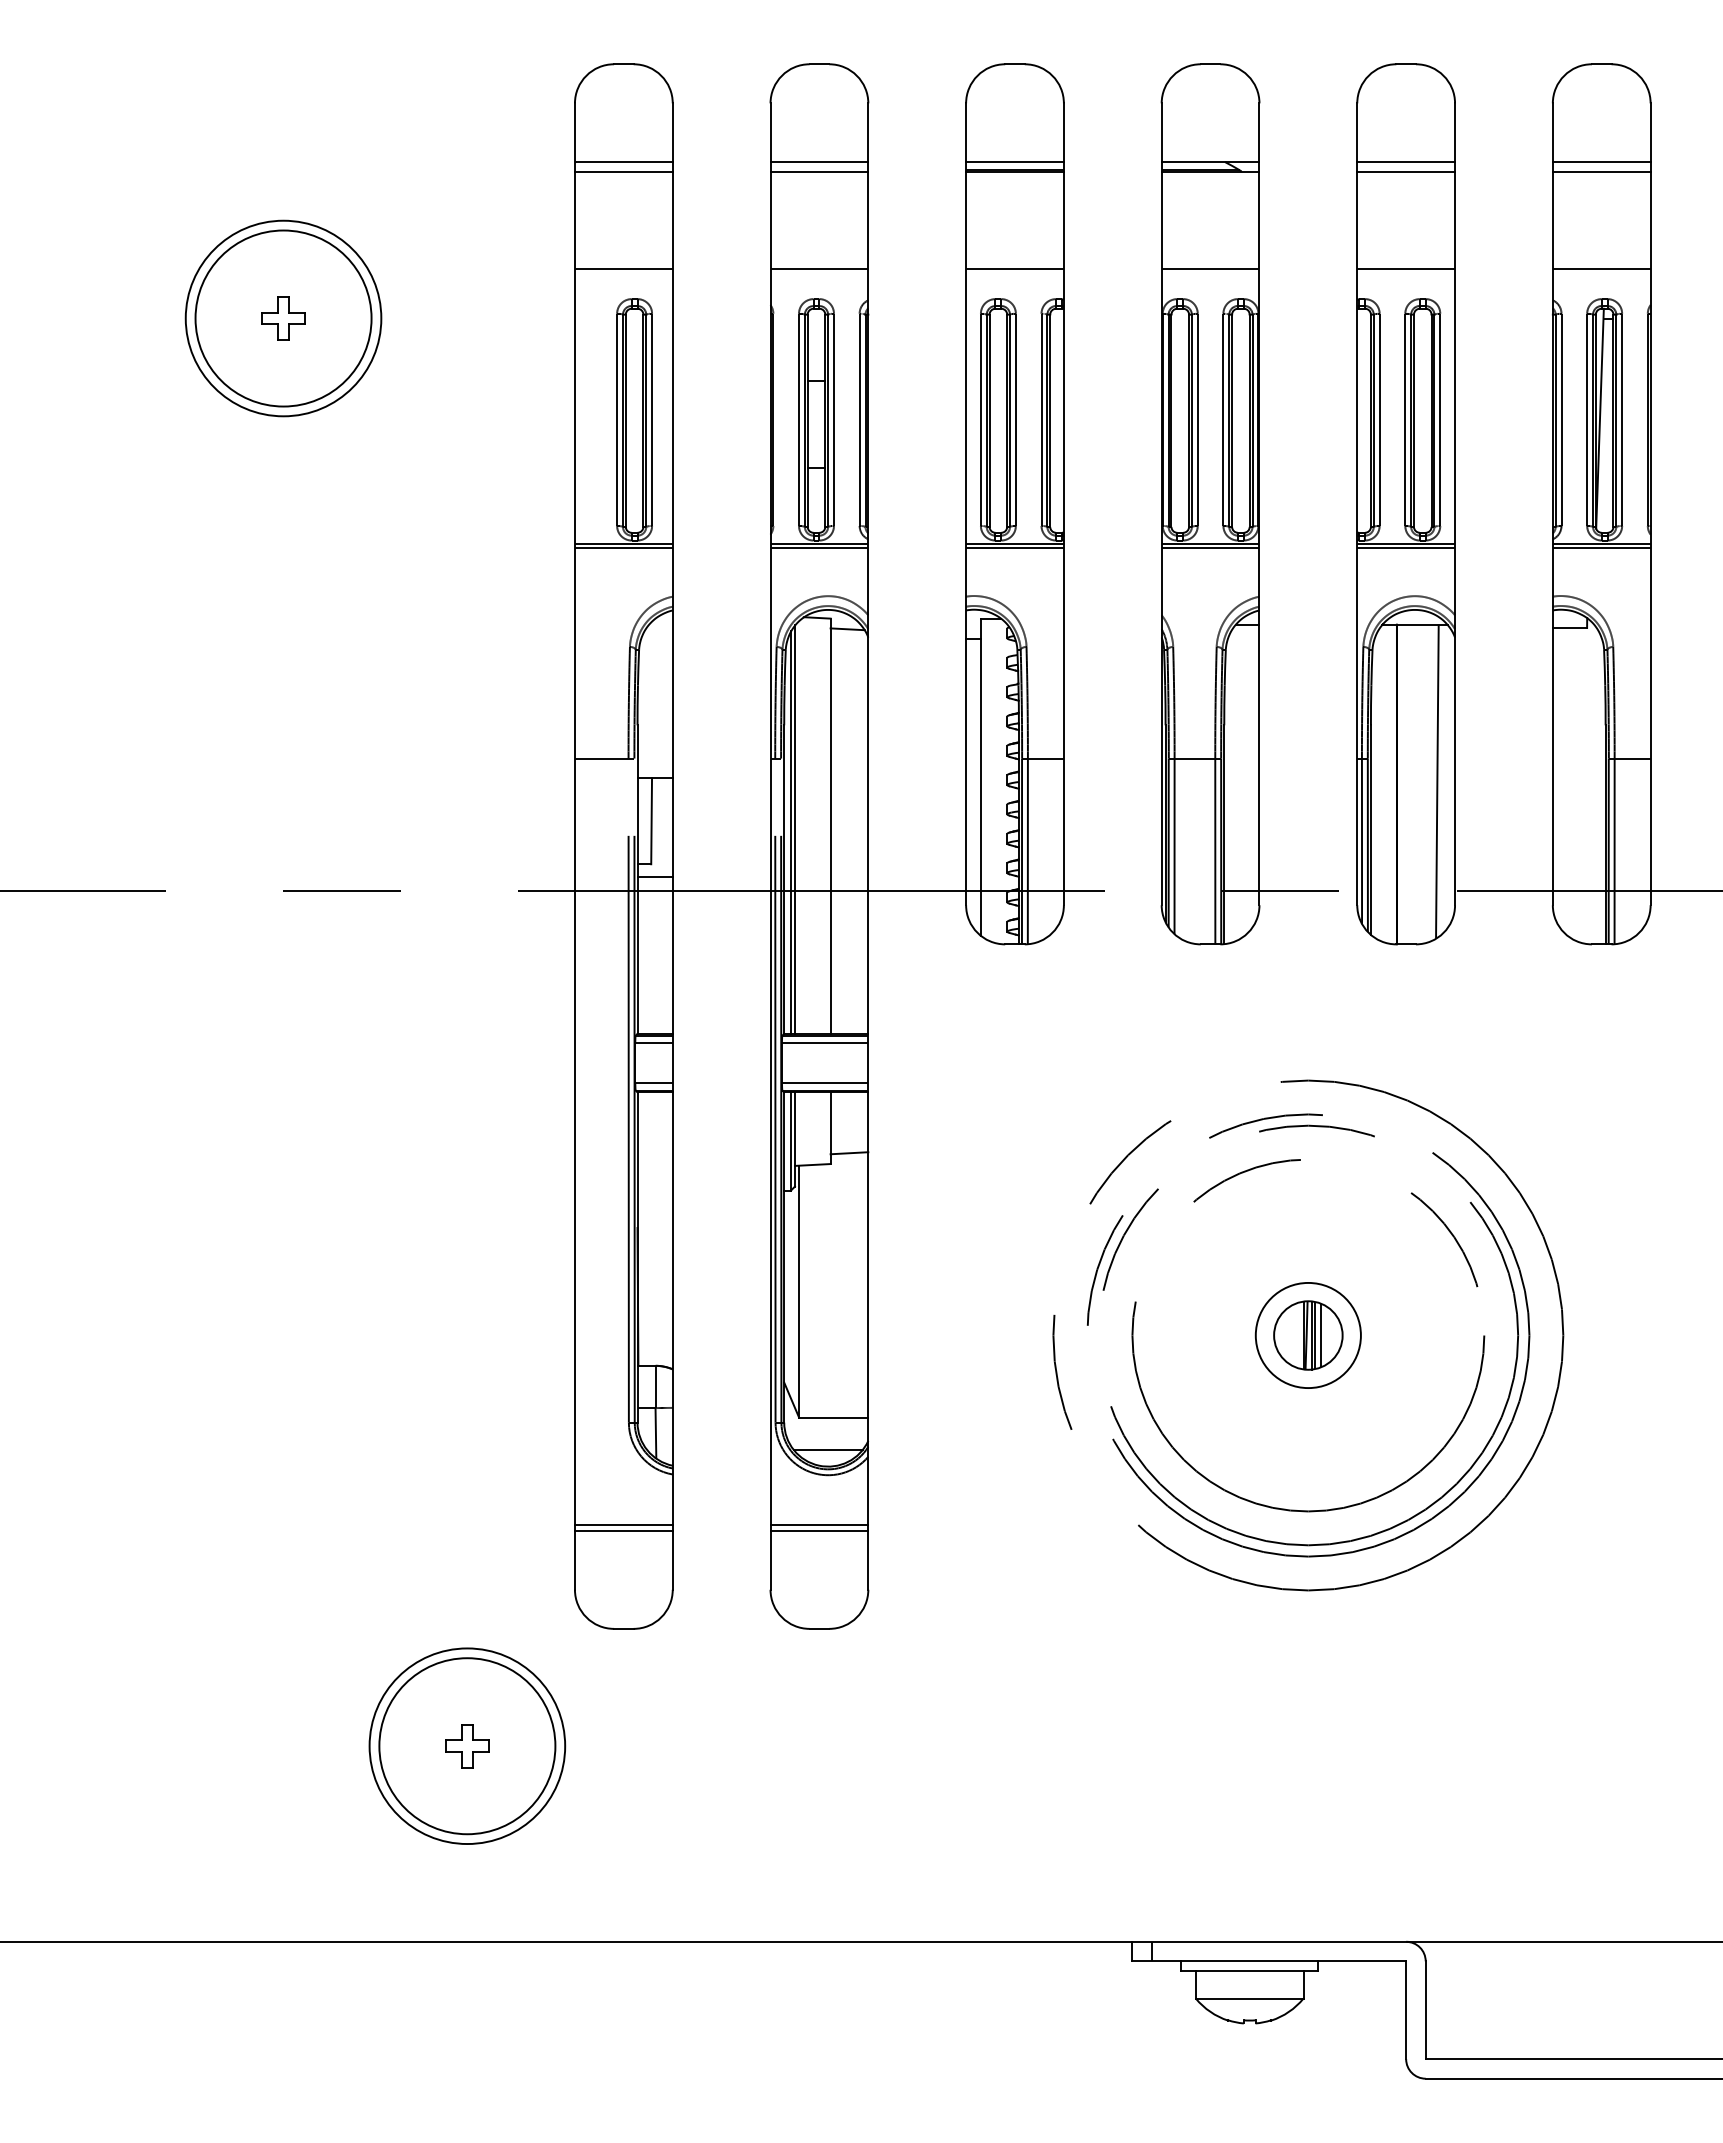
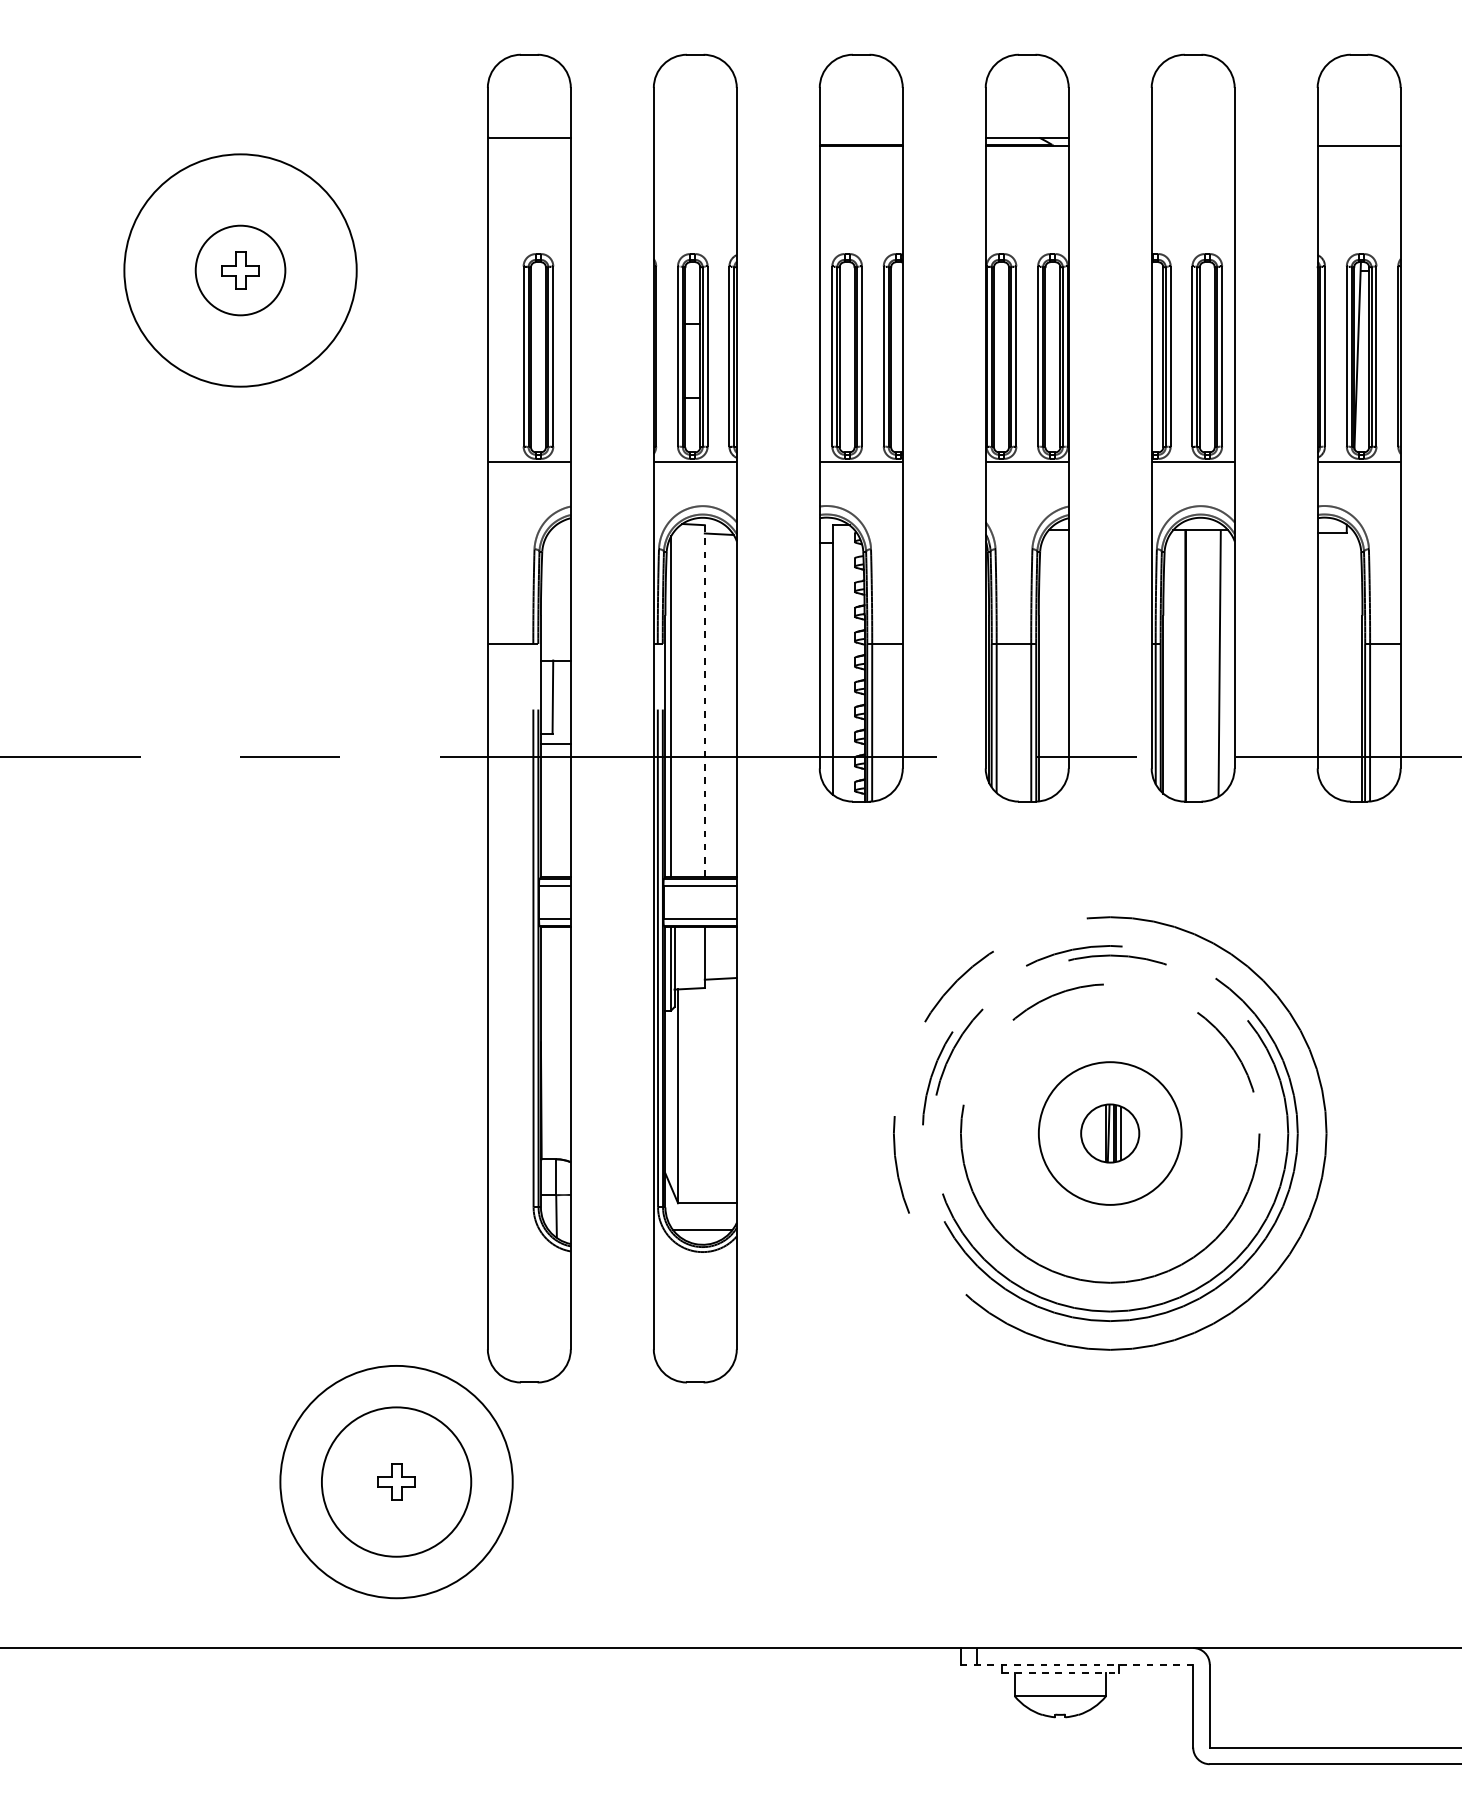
line: (819, 162) -> (695, 138), removed
line: (1014, 162) -> (860, 138), removed
line: (1406, 162) -> (1193, 138), removed
line: (1601, 162) -> (1358, 138), removed
line: (623, 171) -> (529, 145), removed
line: (819, 171) -> (695, 145), removed
line: (1406, 171) -> (1193, 145), removed
line: (623, 268) -> (529, 228), removed
line: (819, 268) -> (695, 228), removed
line: (1014, 268) -> (860, 228), removed
line: (1210, 268) -> (1027, 228), removed
line: (1406, 268) -> (1193, 228), removed
line: (1601, 268) -> (1358, 228), removed
circle: (283, 318) -> (240, 270), size x0.6
circle: (283, 318) -> (240, 270), size x1.4
line: (623, 548) -> (529, 465), removed
line: (819, 548) -> (695, 465), removed
line: (1014, 548) -> (860, 465), removed
line: (1210, 548) -> (1027, 465), removed
line: (1406, 548) -> (1193, 465), removed
line: (1601, 548) -> (1358, 465), removed
line: (830, 826) -> (704, 701), solid -> dashed
line: (794, 829) -> (674, 704), removed
circle: (1307, 1335) -> (1109, 1133), size x1.6
line: (623, 1525) -> (529, 1294), removed
line: (819, 1525) -> (695, 1294), removed
line: (623, 1531) -> (529, 1299), removed
line: (819, 1531) -> (695, 1299), removed
circle: (467, 1746) -> (396, 1482), size x1.4
line: (1269, 1961) -> (1077, 1664), solid -> dashed
line: (1250, 1971) -> (1061, 1673), solid -> dashed

